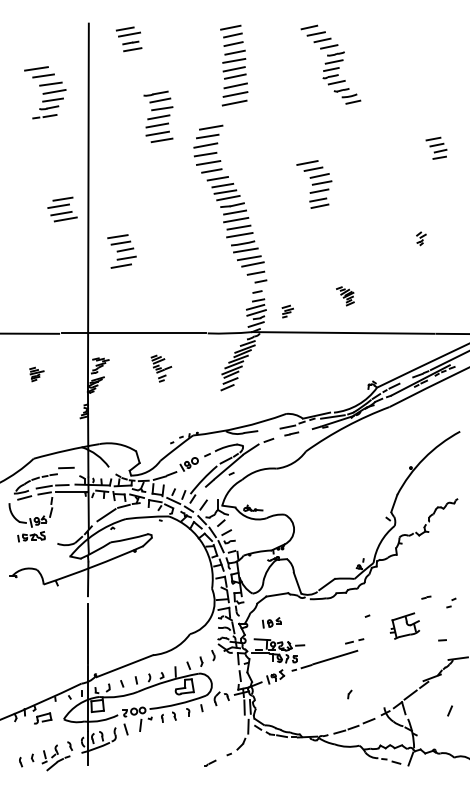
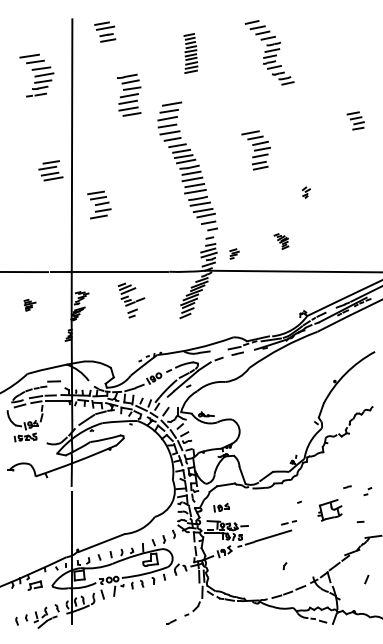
part: (233, 65) -> (190, 53), size x0.6
part: (421, 238) -> (306, 192), moved
part: (161, 368) -> (131, 300), size x1.6

